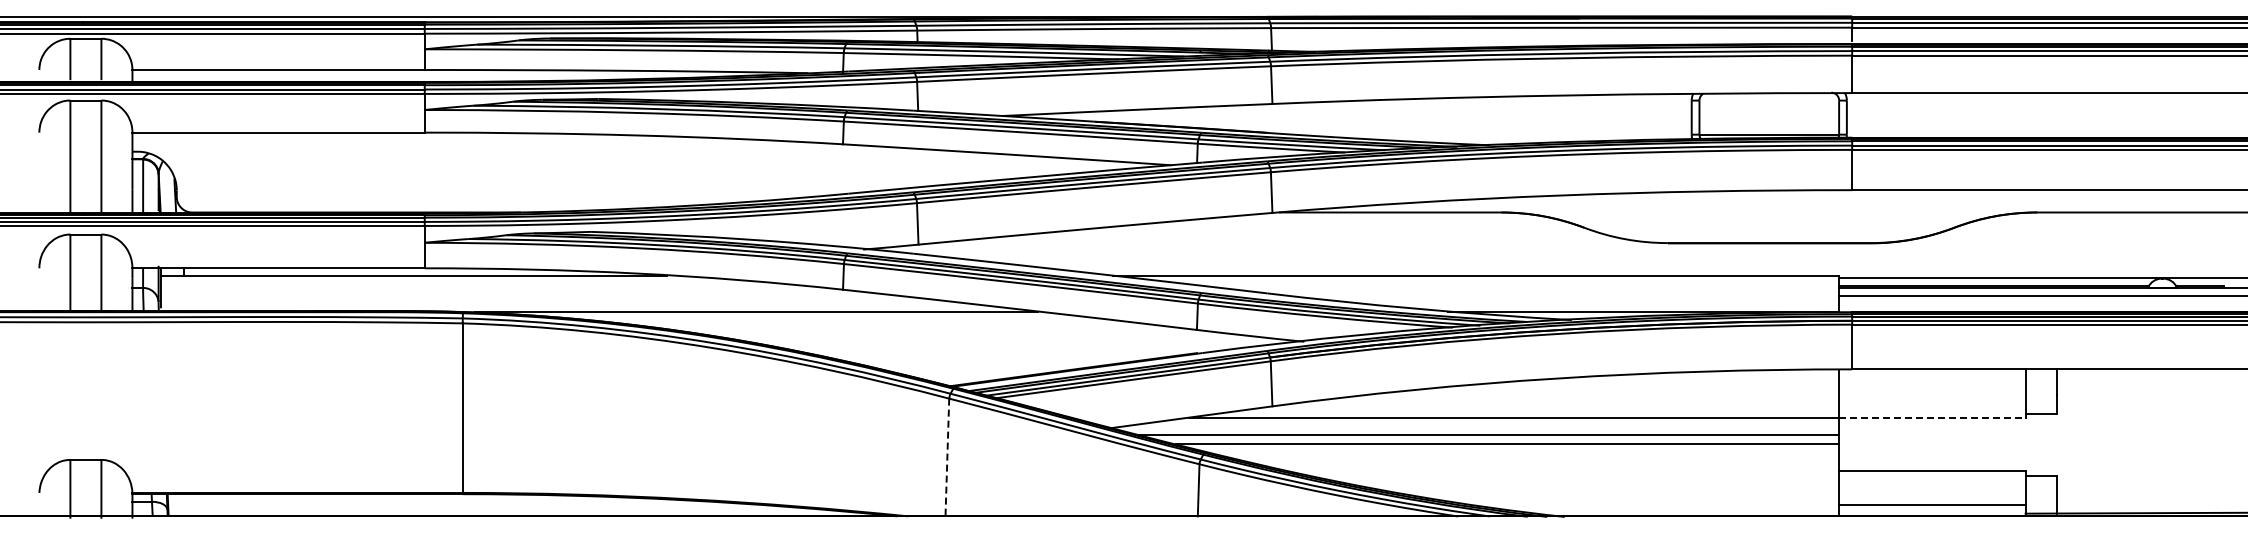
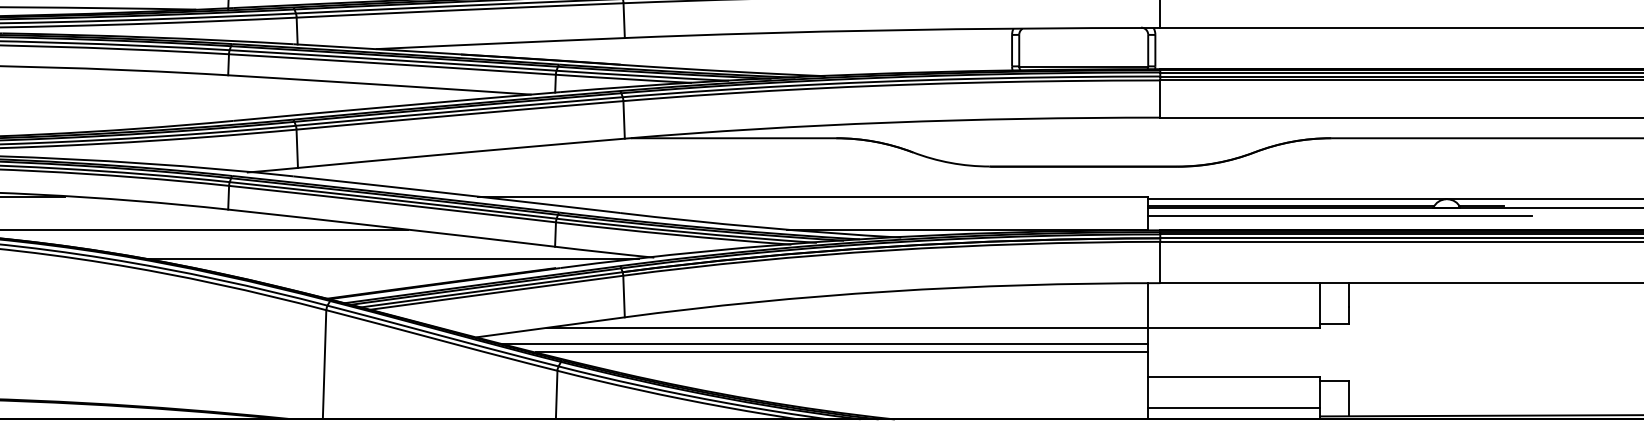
line: (1021, 343) -> (393, 259), added
line: (1932, 418) -> (1234, 328), dashed -> solid
line: (947, 457) -> (324, 364), dashed -> solid

